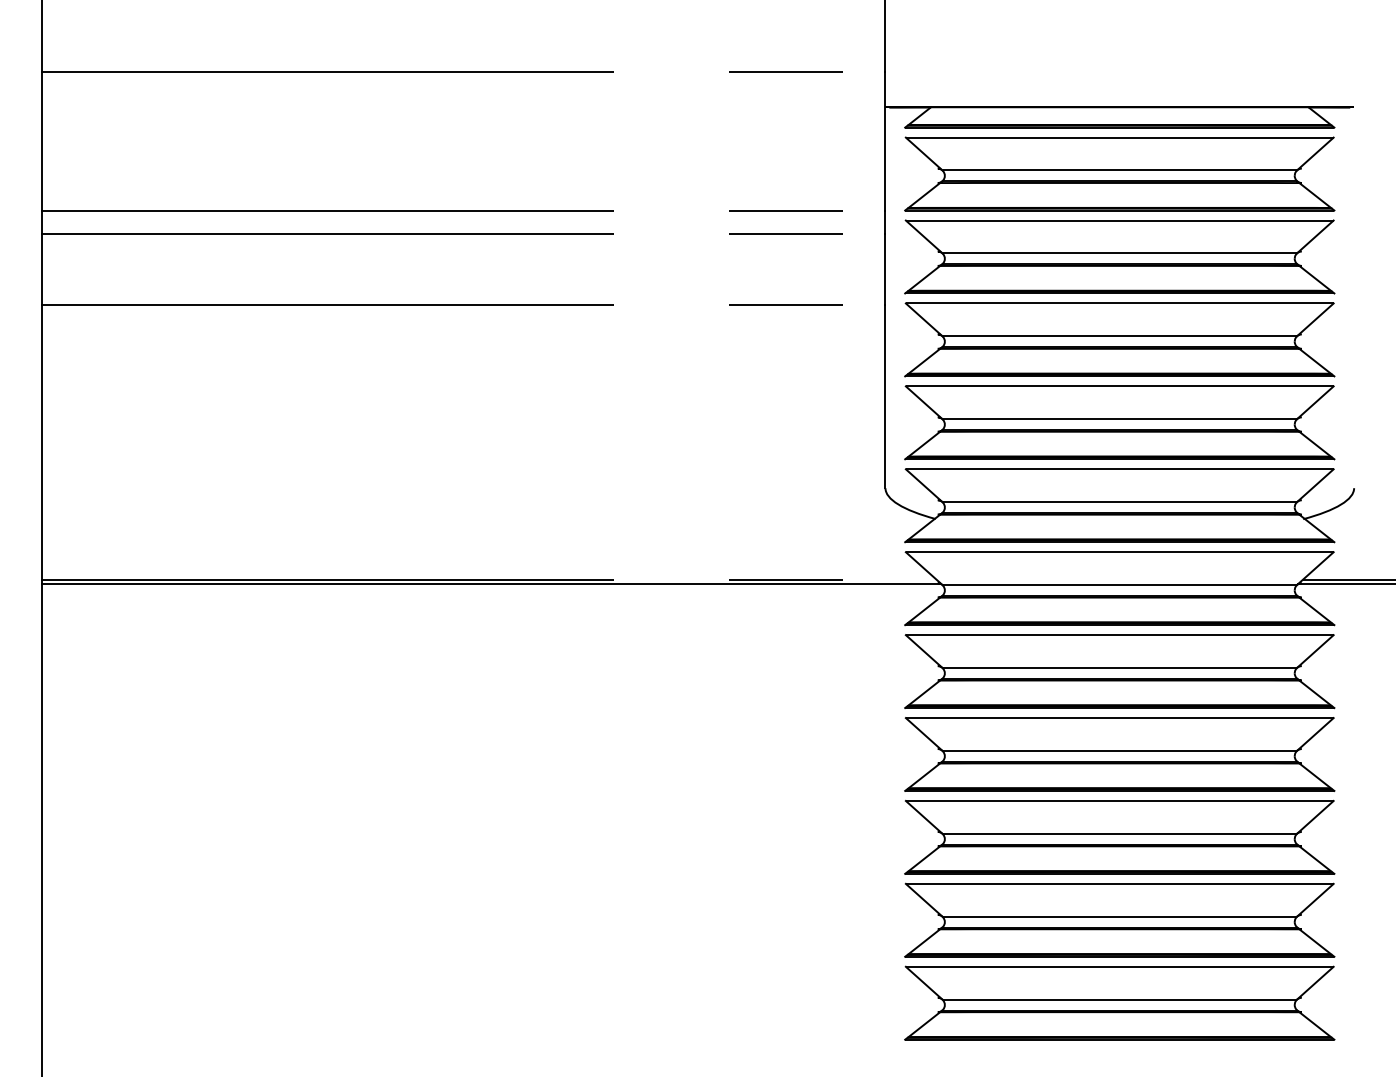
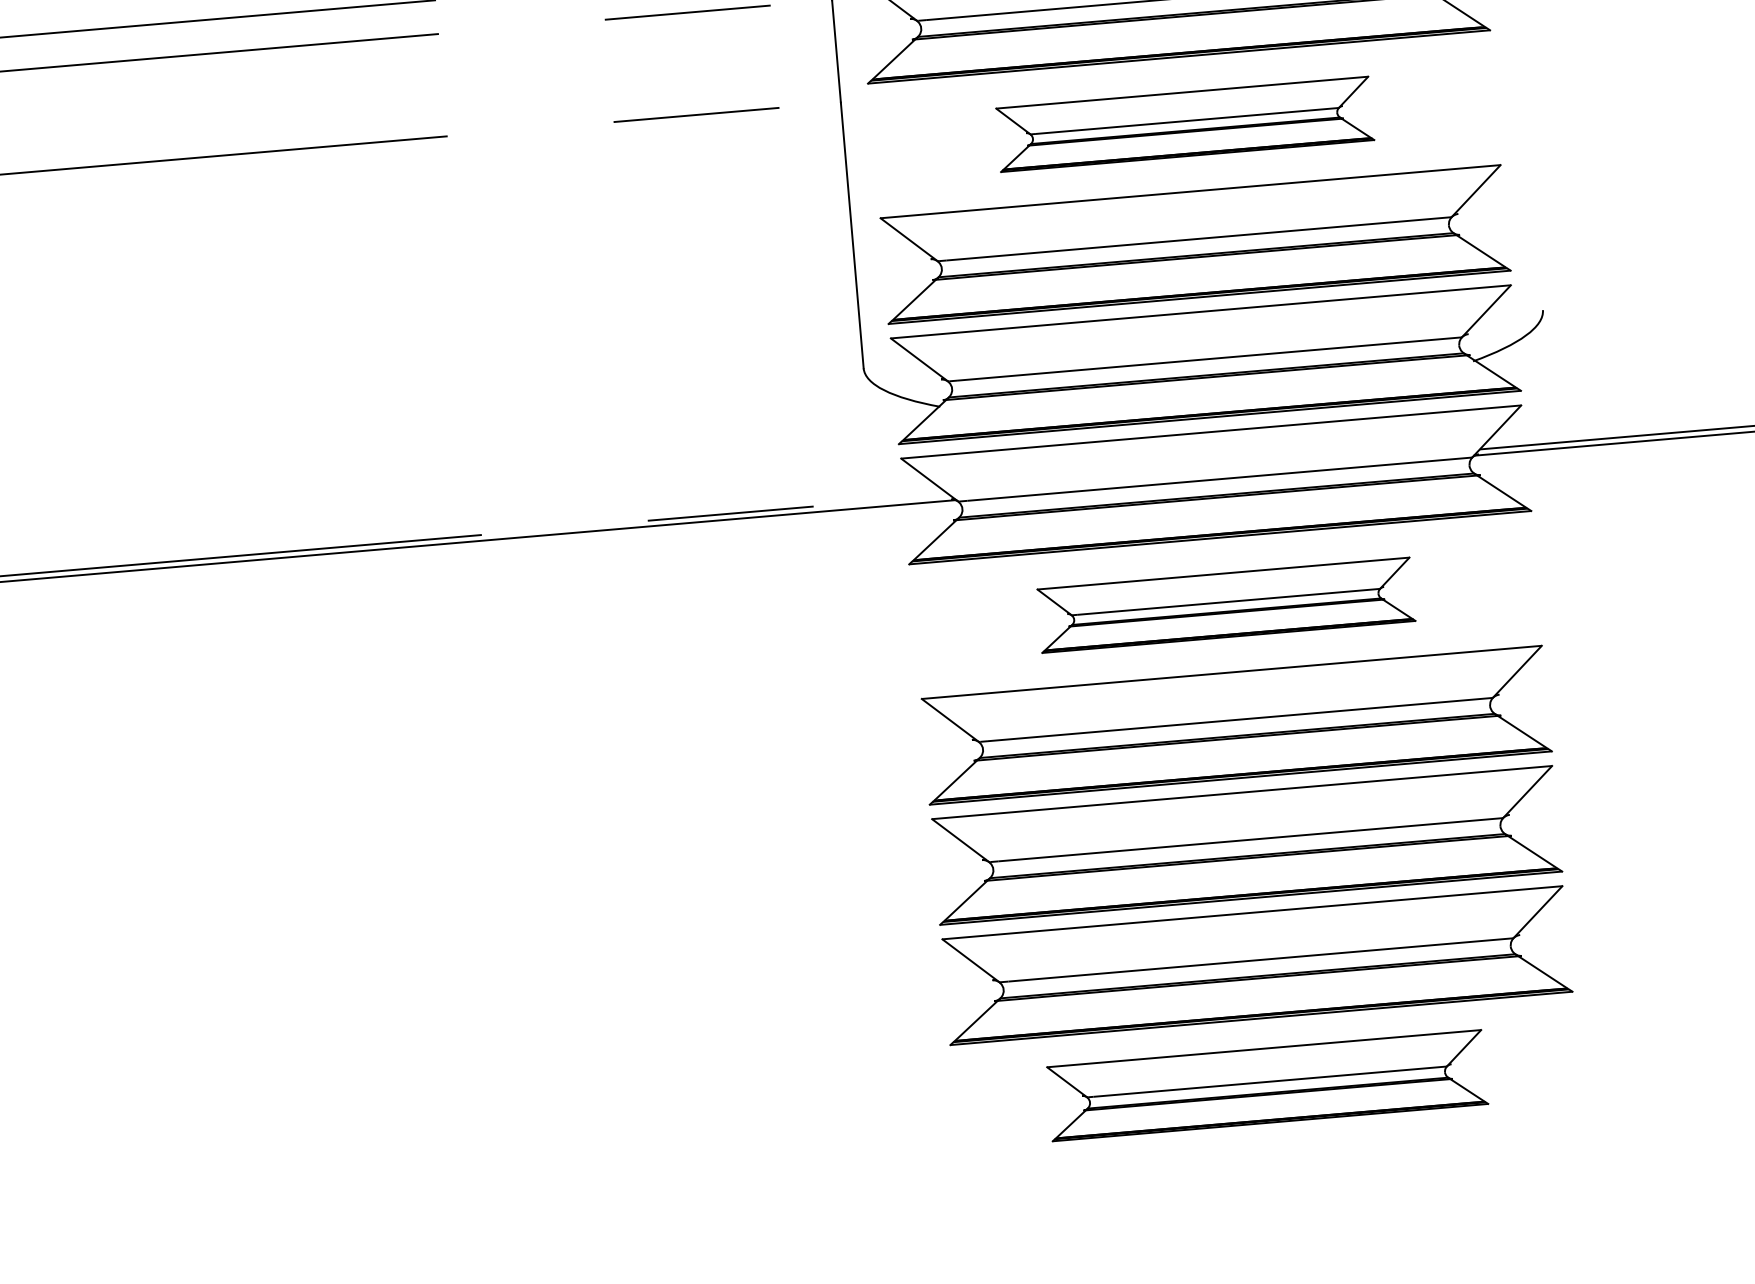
part: (1119, 339) -> (1184, 123), size x0.6
part: (1119, 671) -> (1225, 604), size x0.6
part: (1119, 1002) -> (1266, 1084), size x0.7

